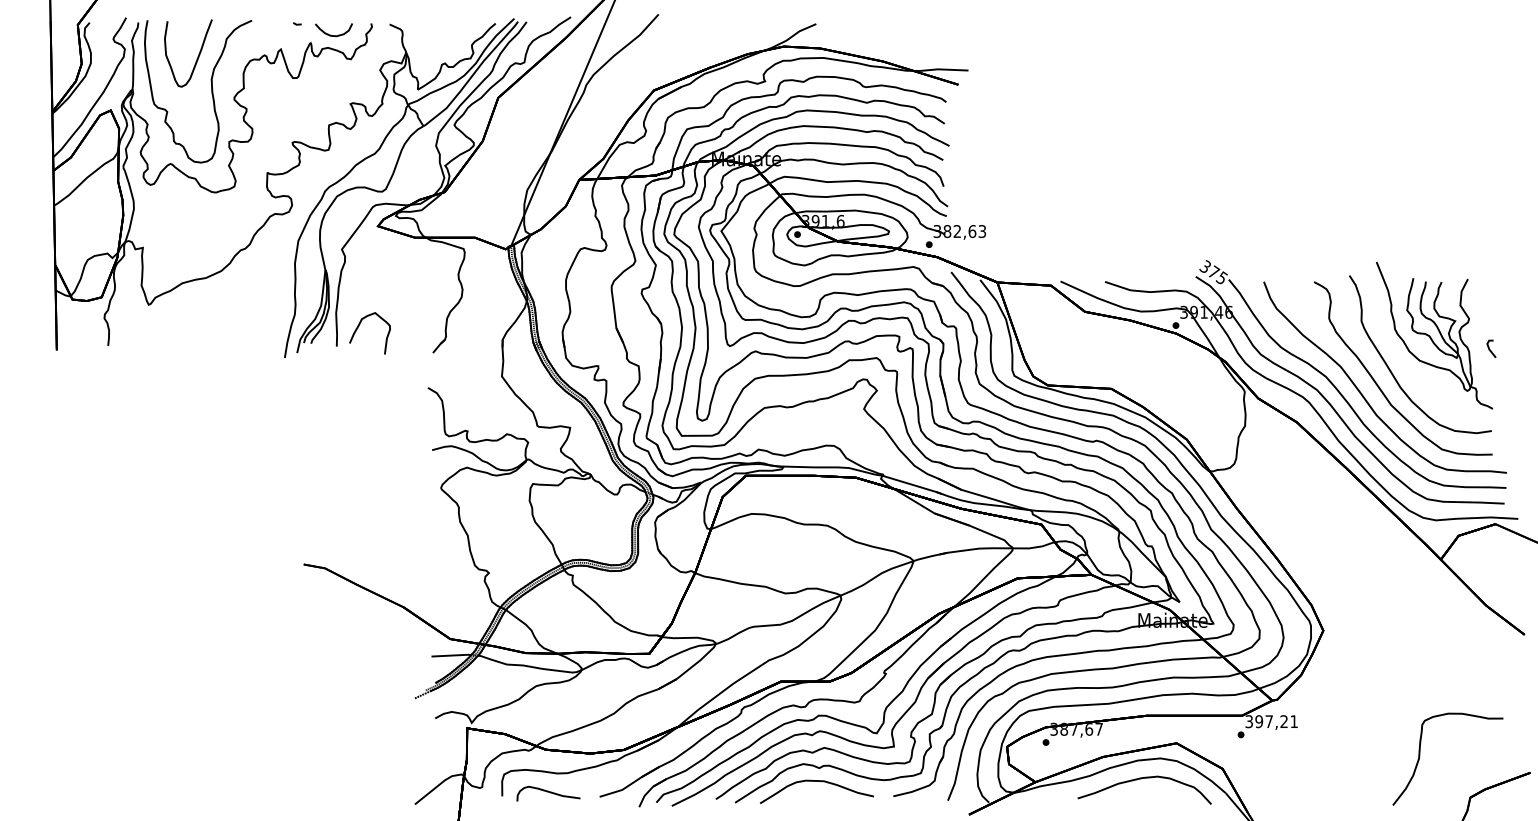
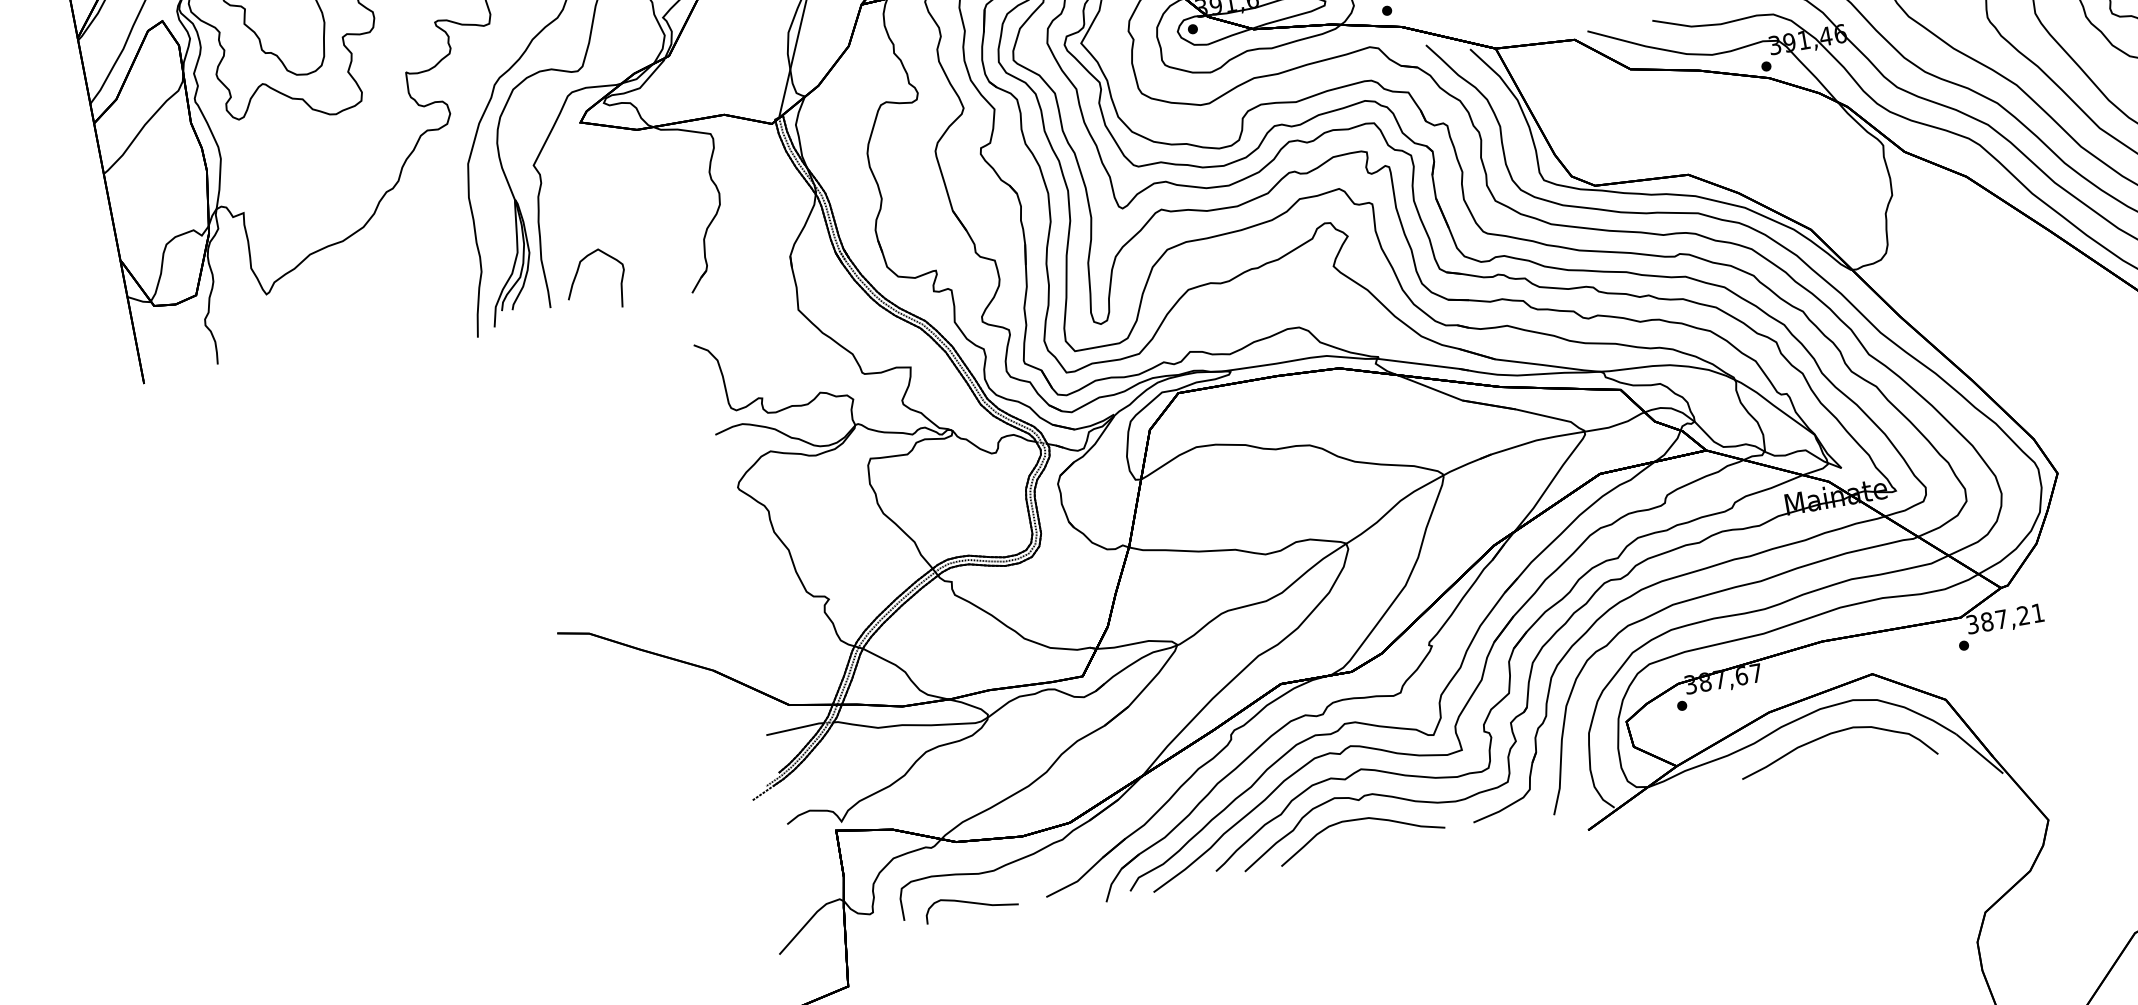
text: (1259, 721) -> (1987, 621), 397,21 -> 387,21

